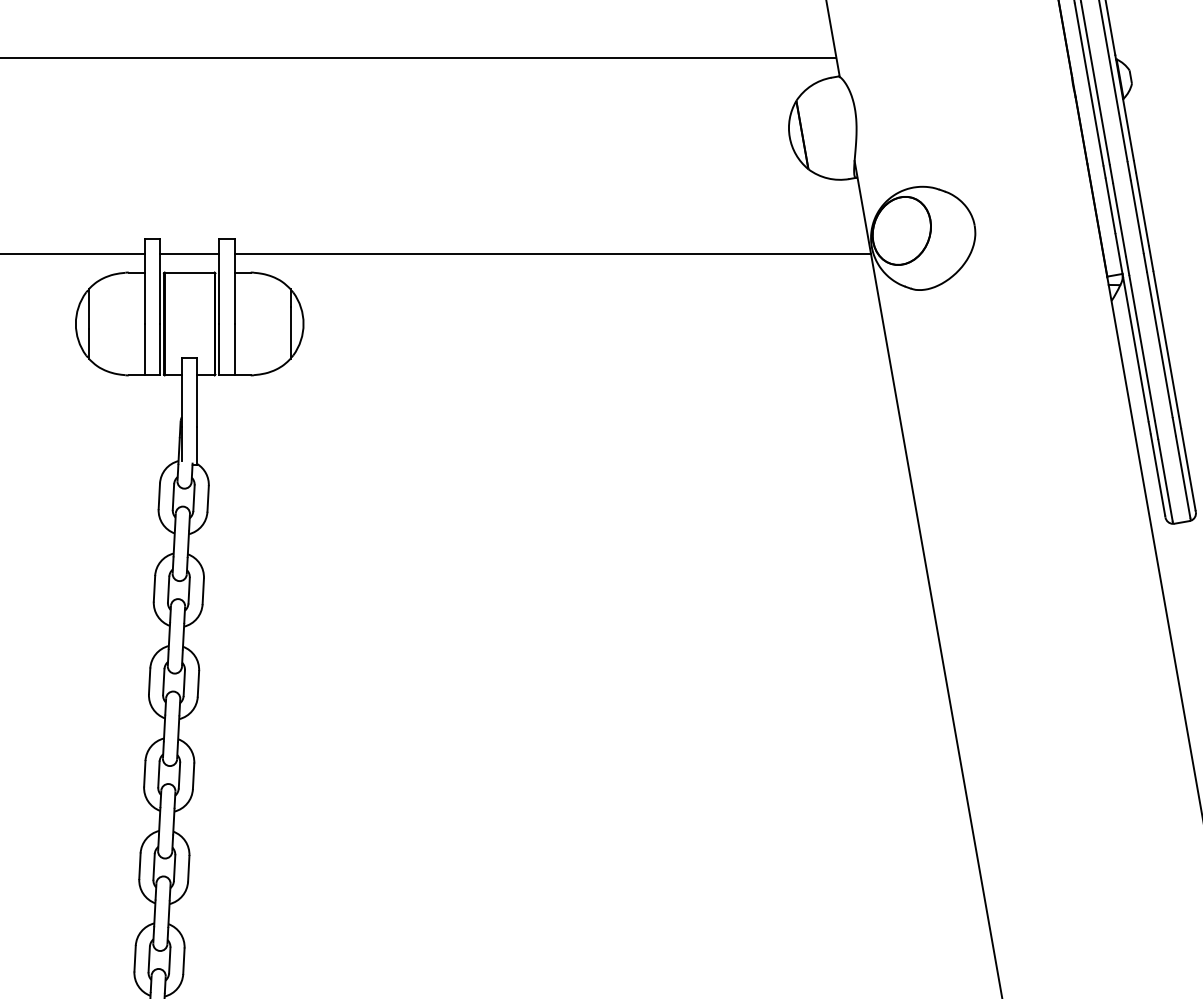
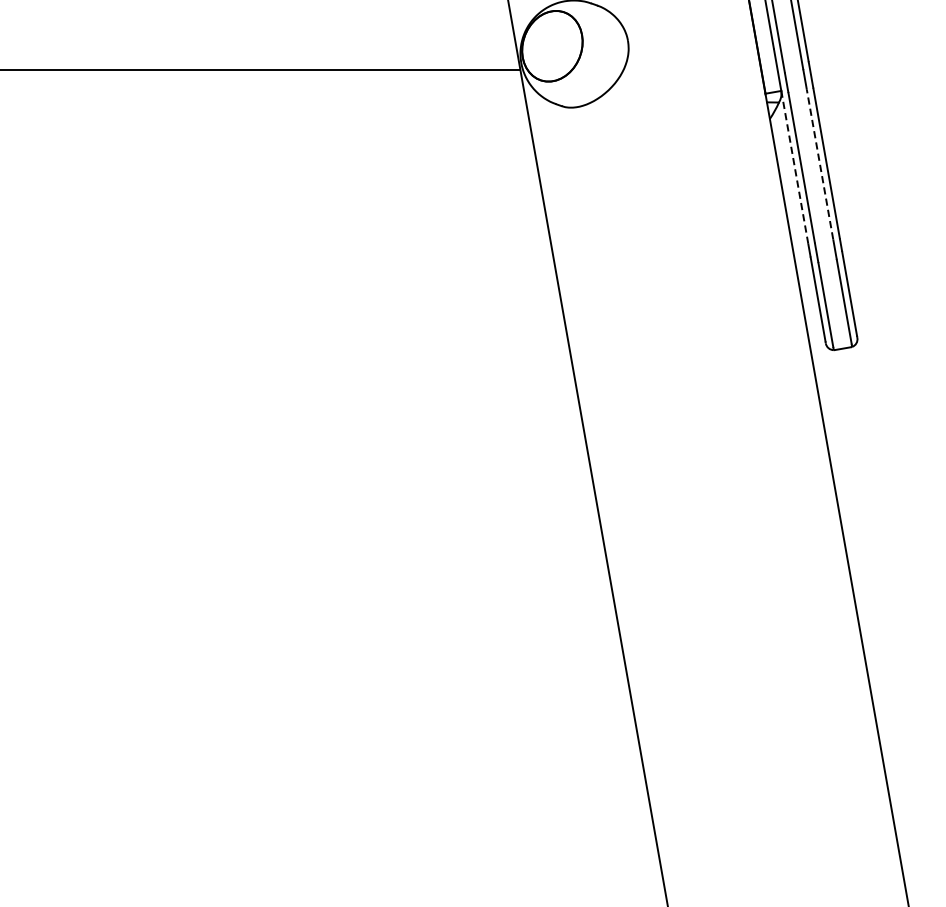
line: (1159, 344) -> (819, 164), solid -> dashed
line: (1135, 348) -> (794, 168), solid -> dashed

